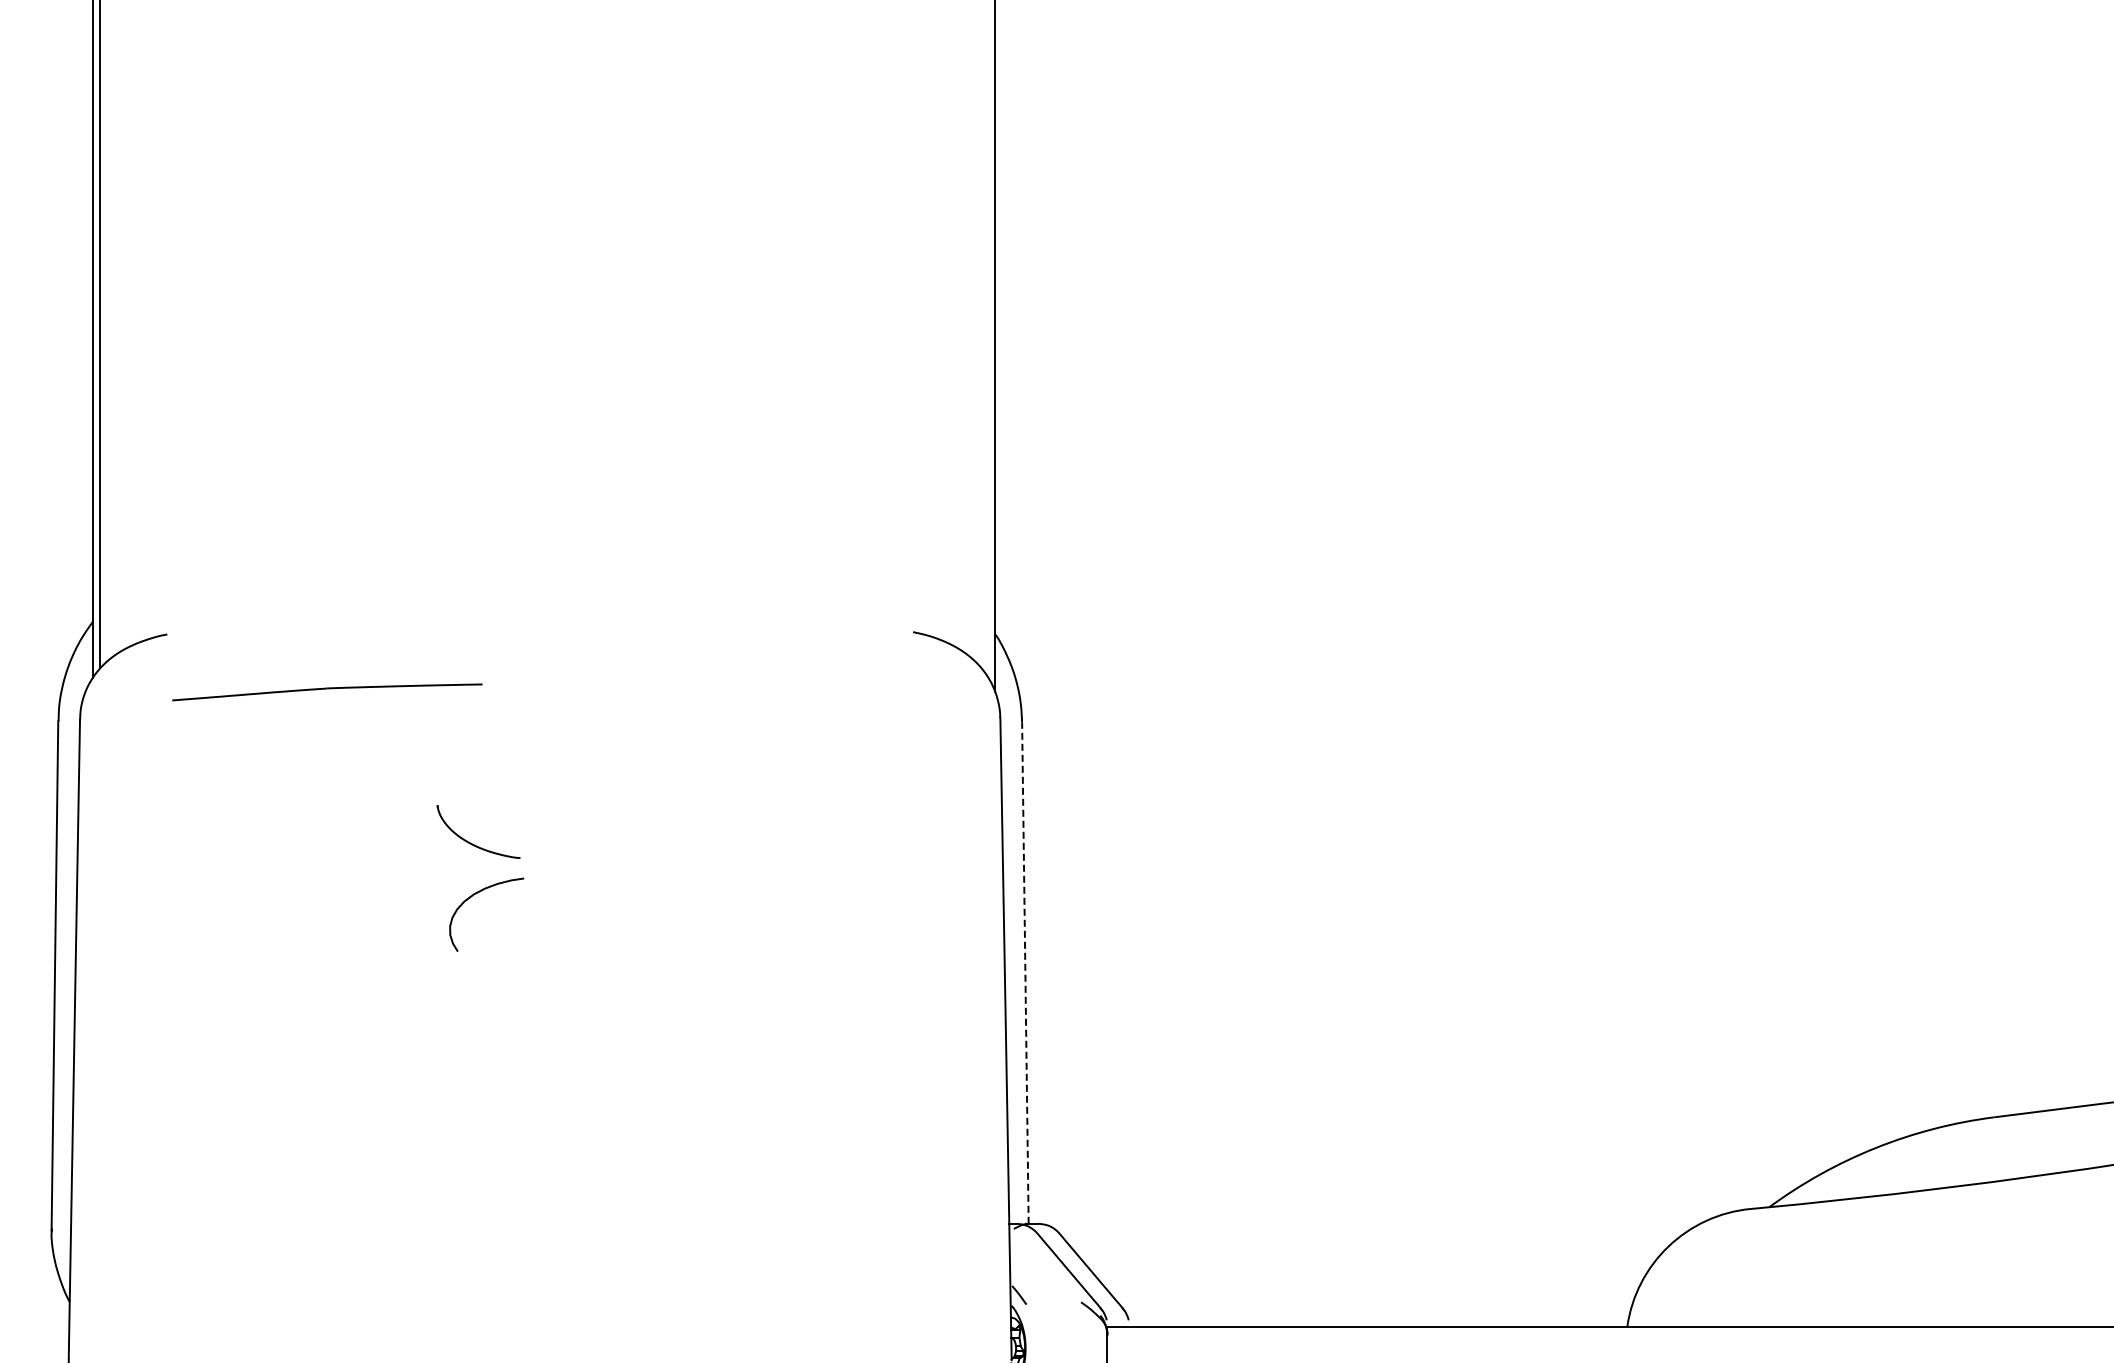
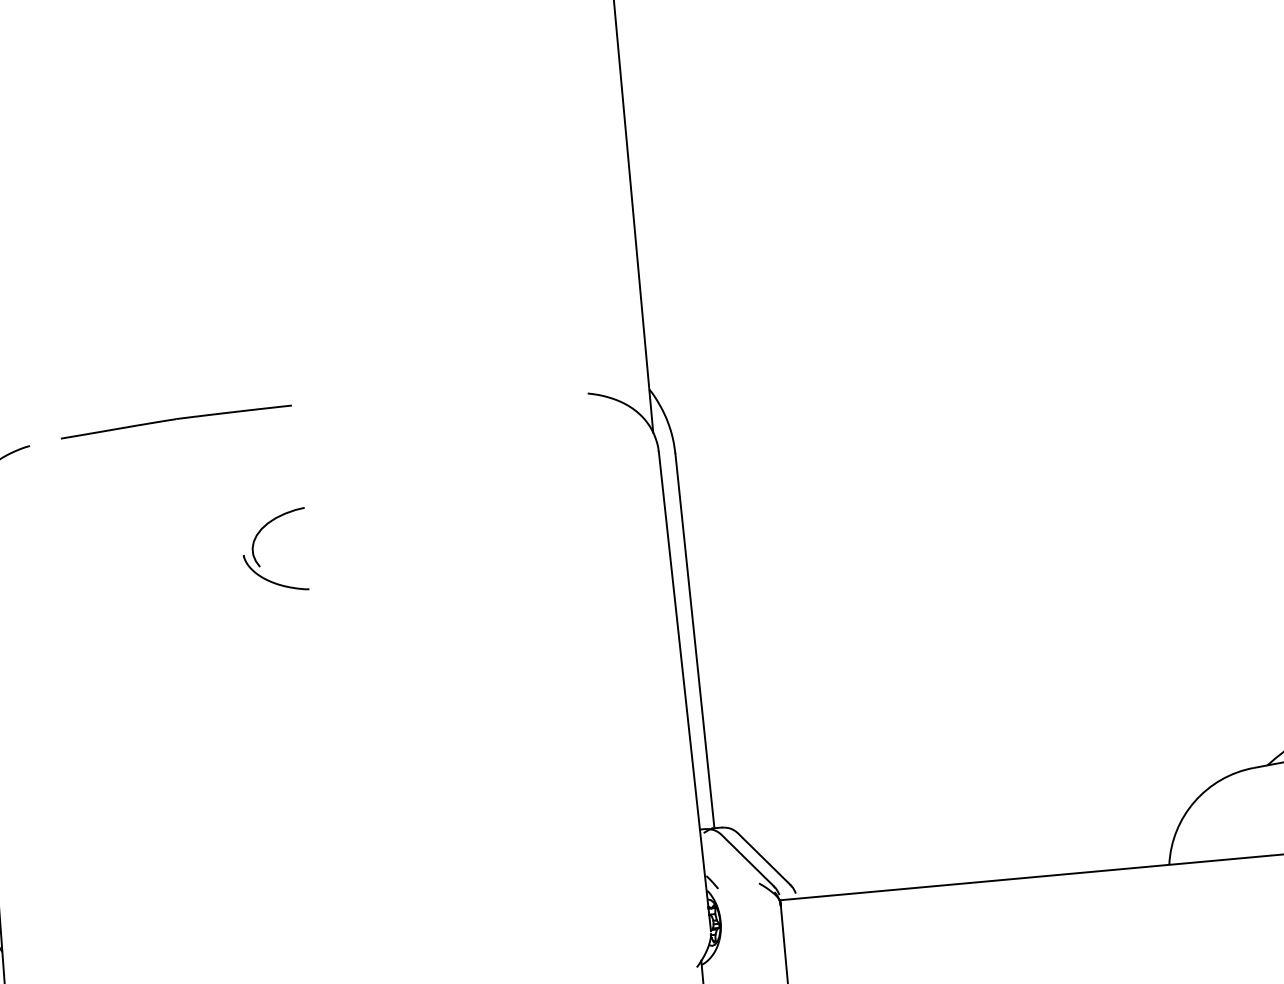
part: (327, 692) -> (176, 422), moved
curve: (476, 894) -> (270, 522), moved
line: (1025, 973) -> (695, 641), dashed -> solid

